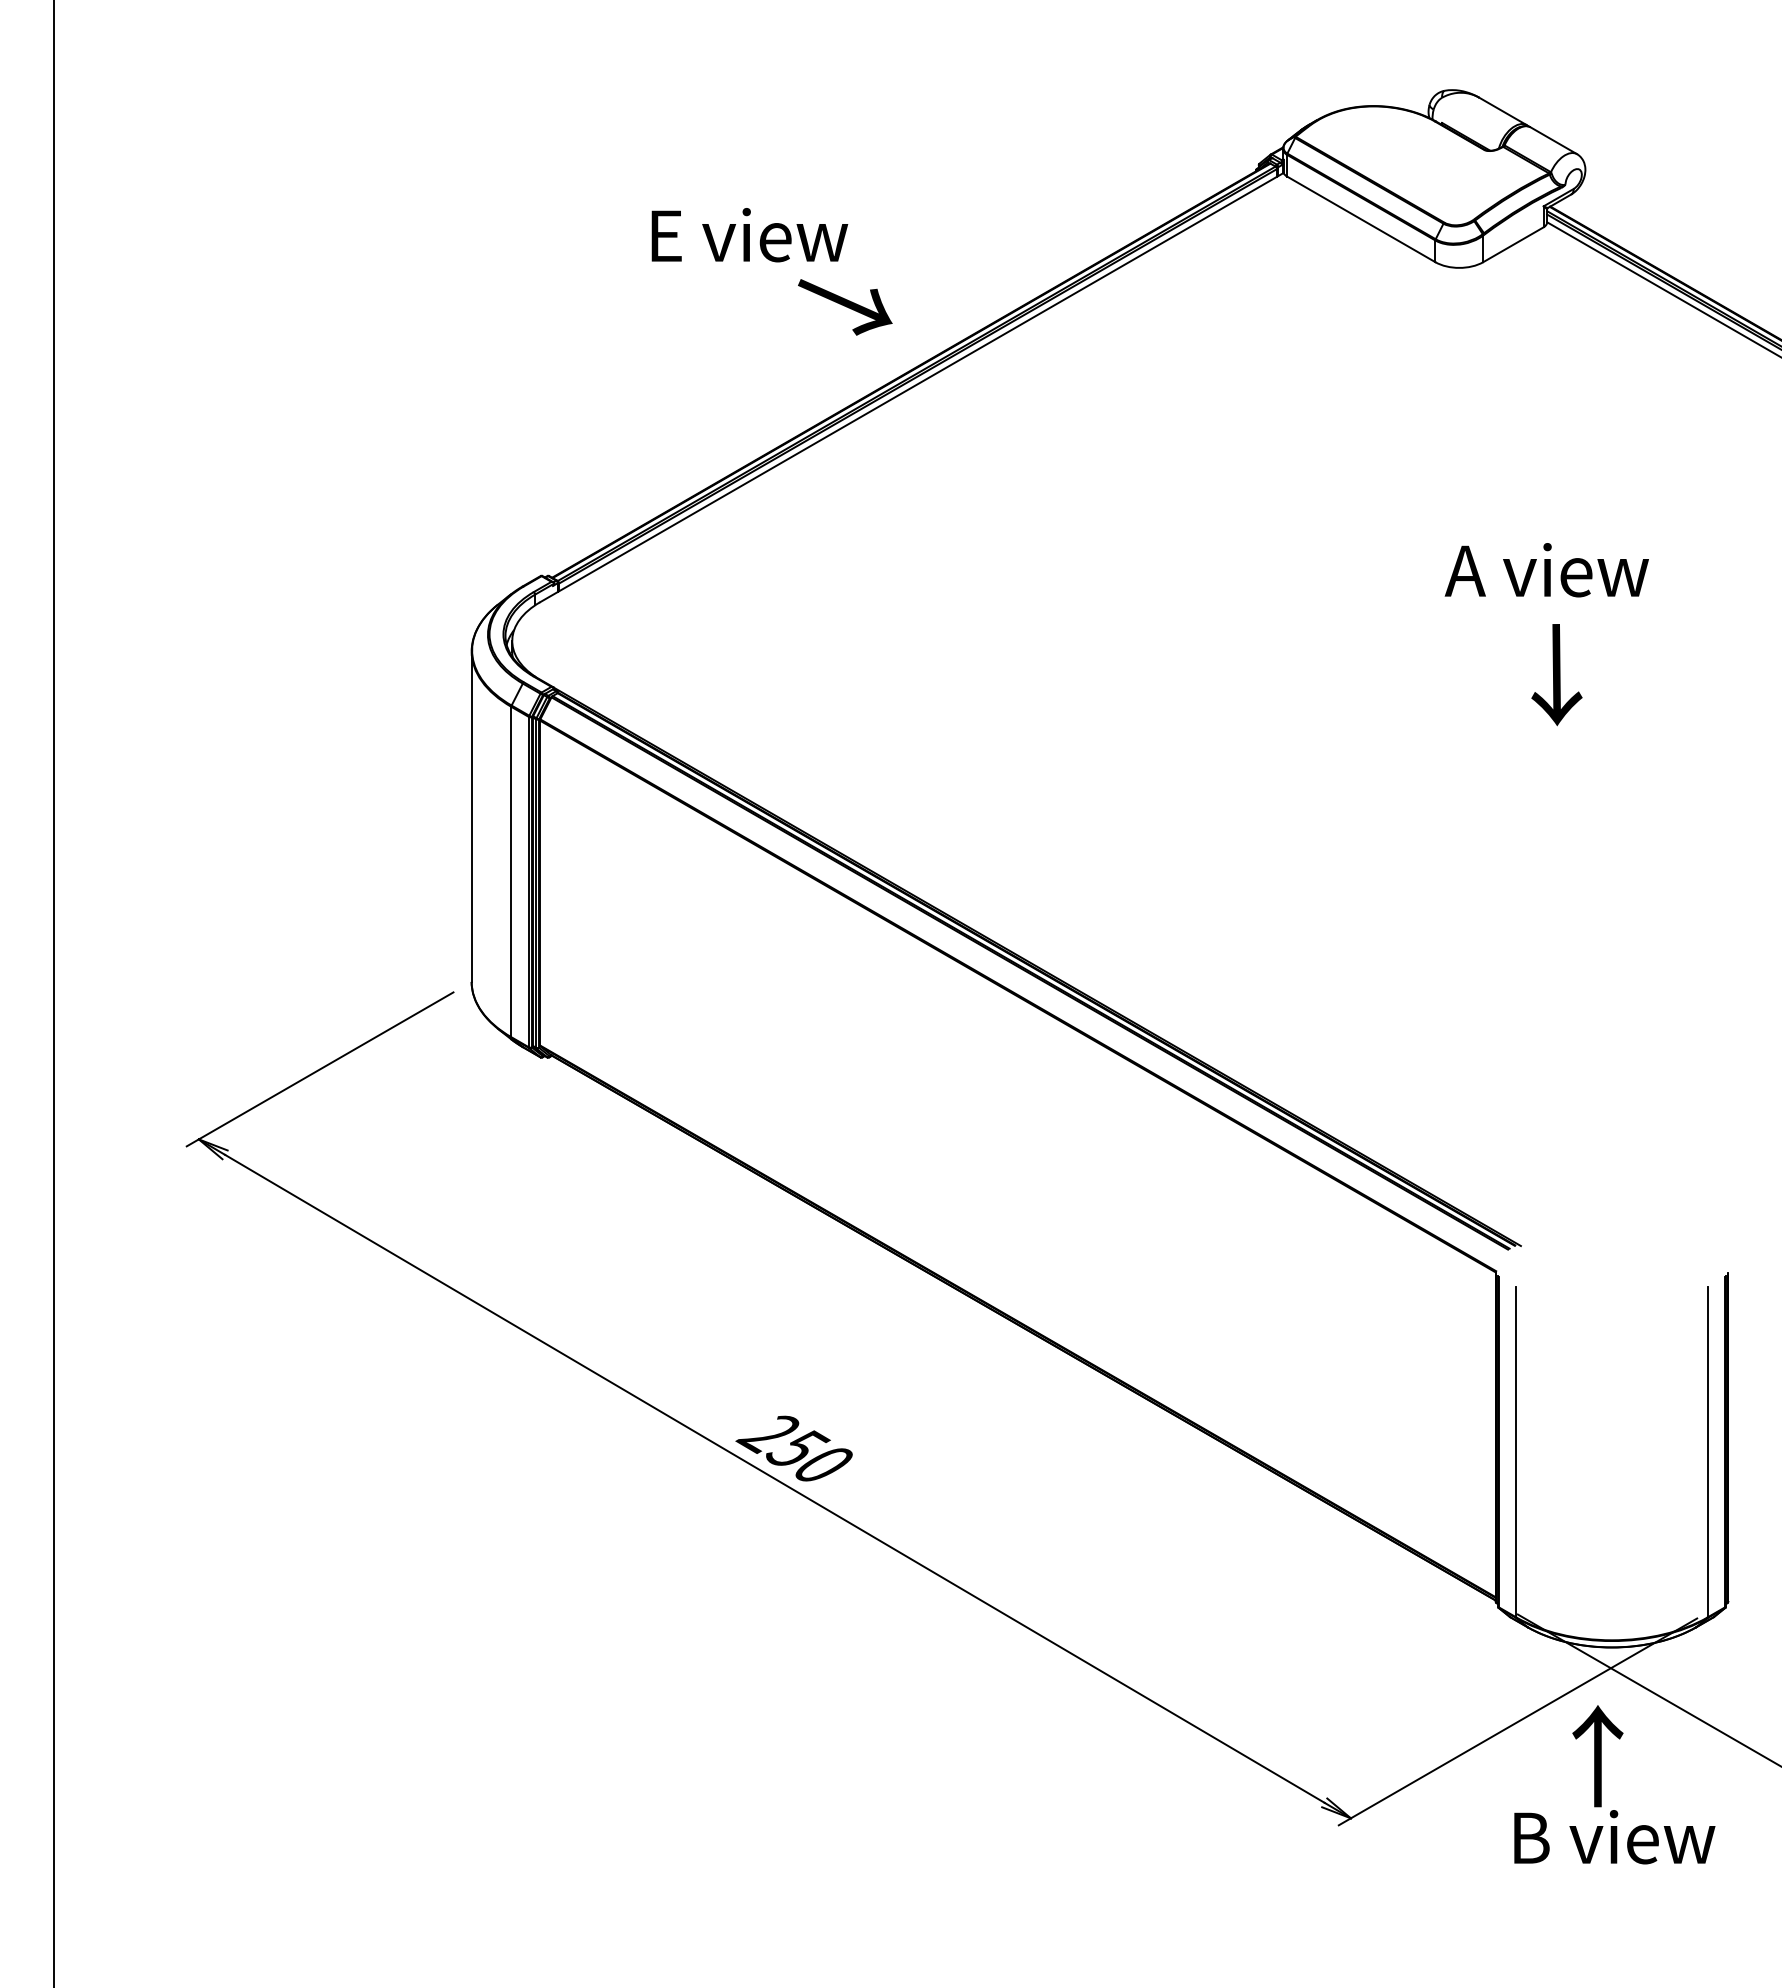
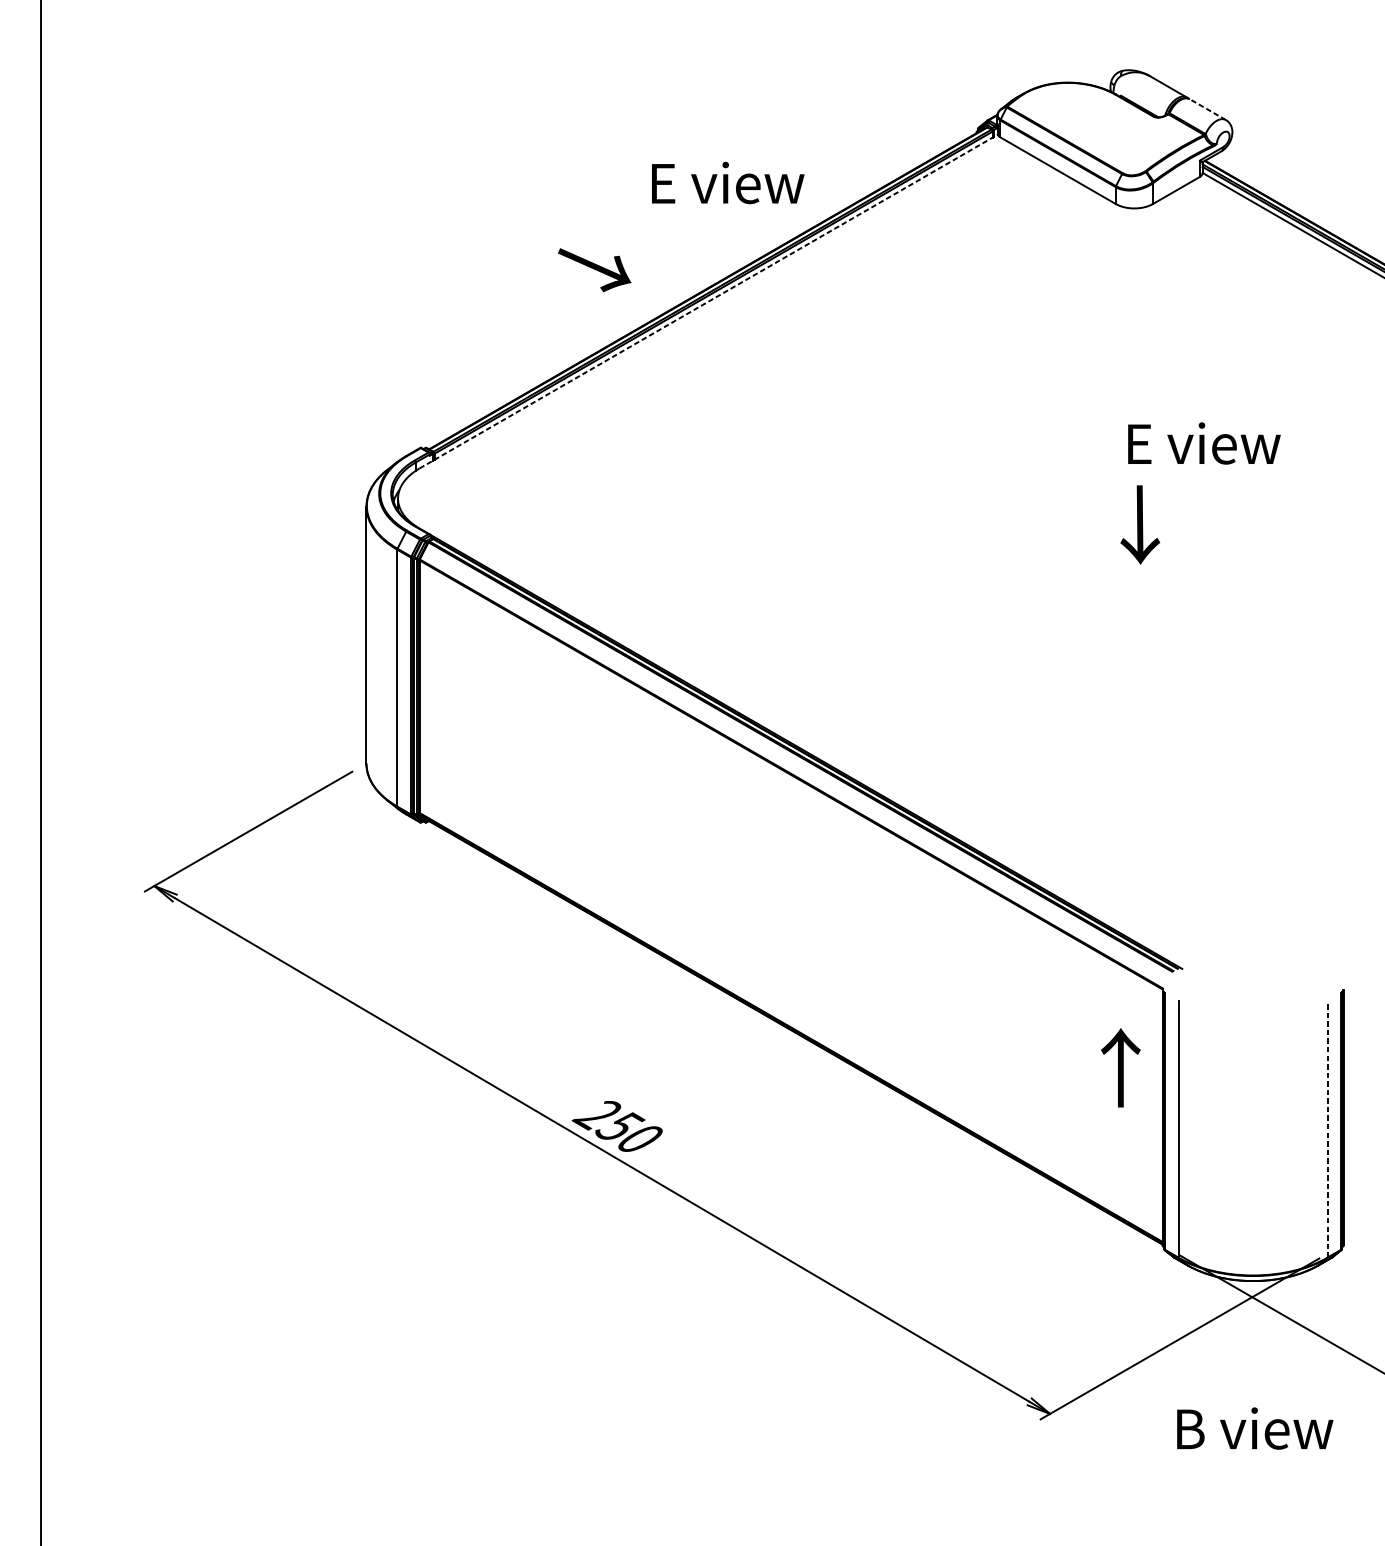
line: (1553, 140) -> (1207, 109), solid -> dashed
text: (749, 235) -> (727, 183), moved
text: (845, 307) -> (594, 270), moved
line: (912, 387) -> (709, 301), solid -> dashed
text: (1546, 570) -> (1202, 443), A view -> E view
text: (1556, 675) -> (1139, 525), moved
line: (1707, 1451) -> (1327, 1128), solid -> dashed
text: (1597, 1756) -> (1120, 1068), moved

